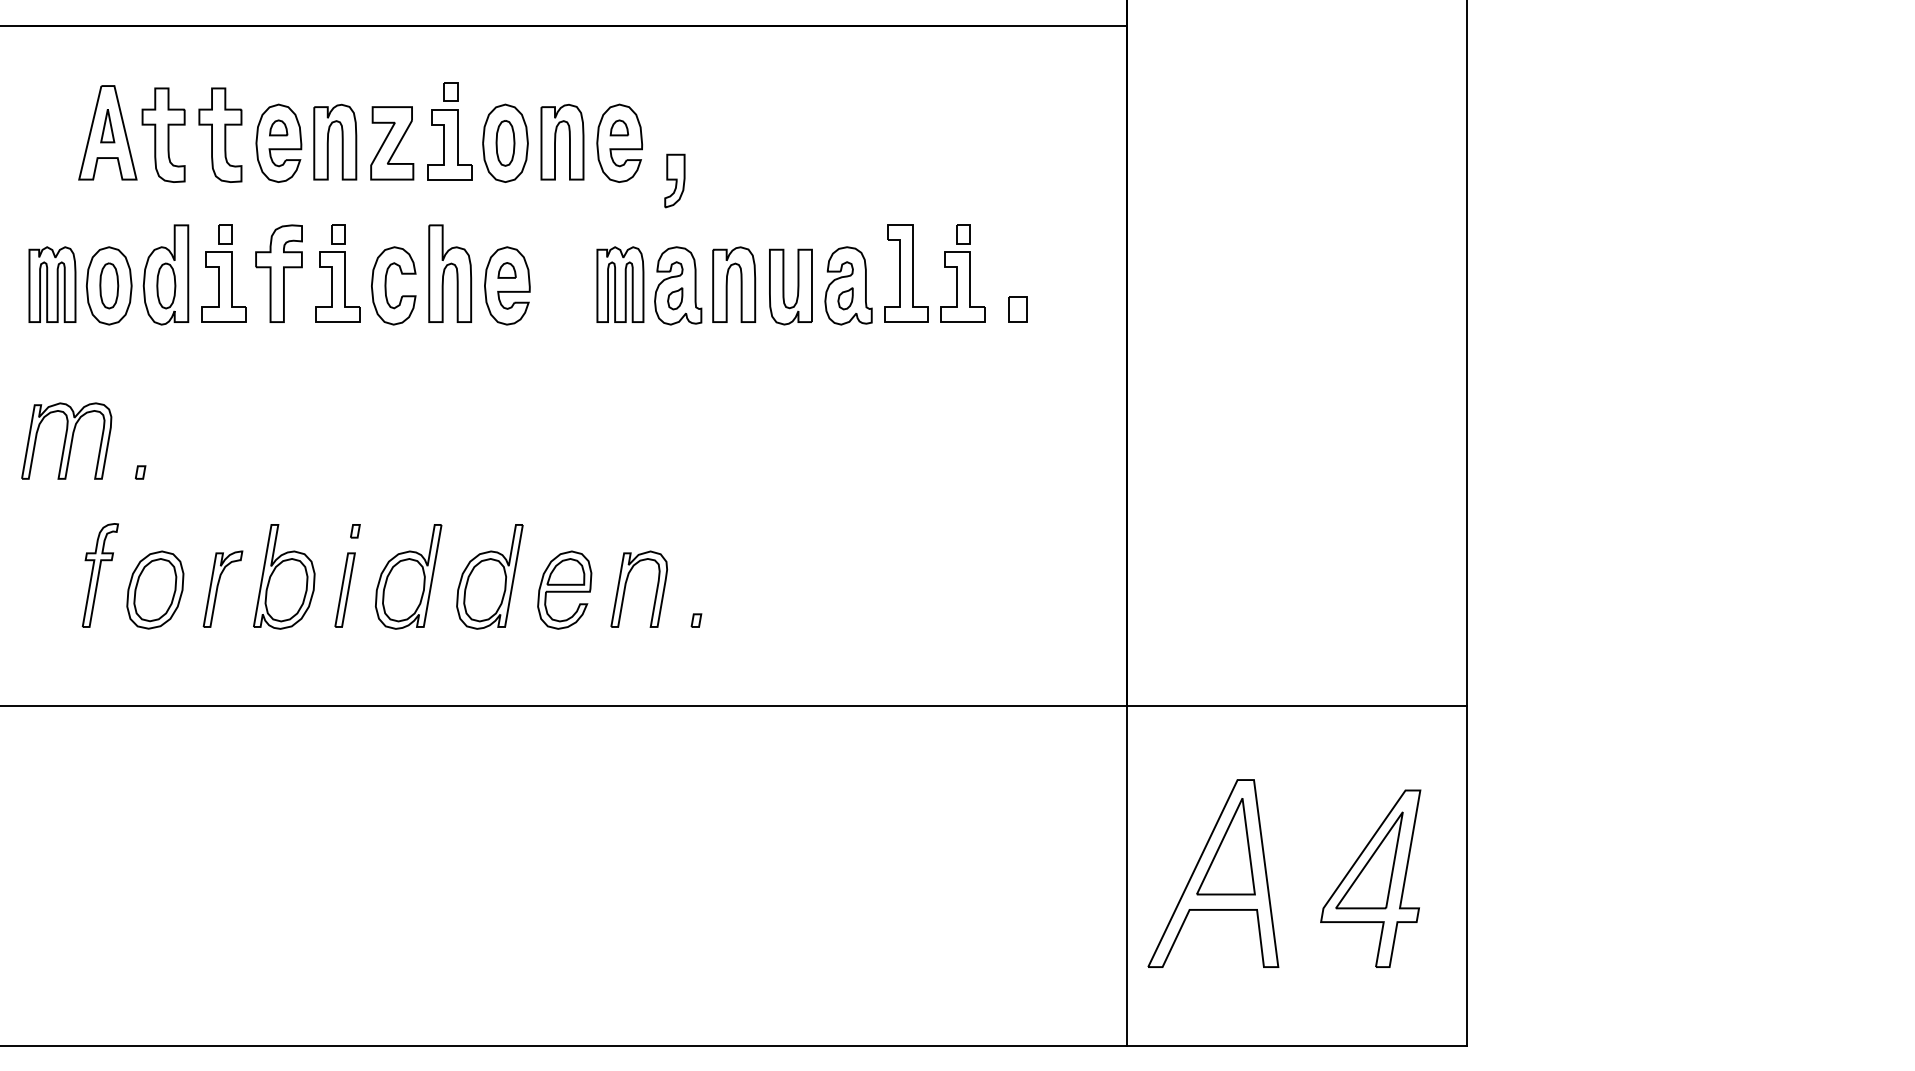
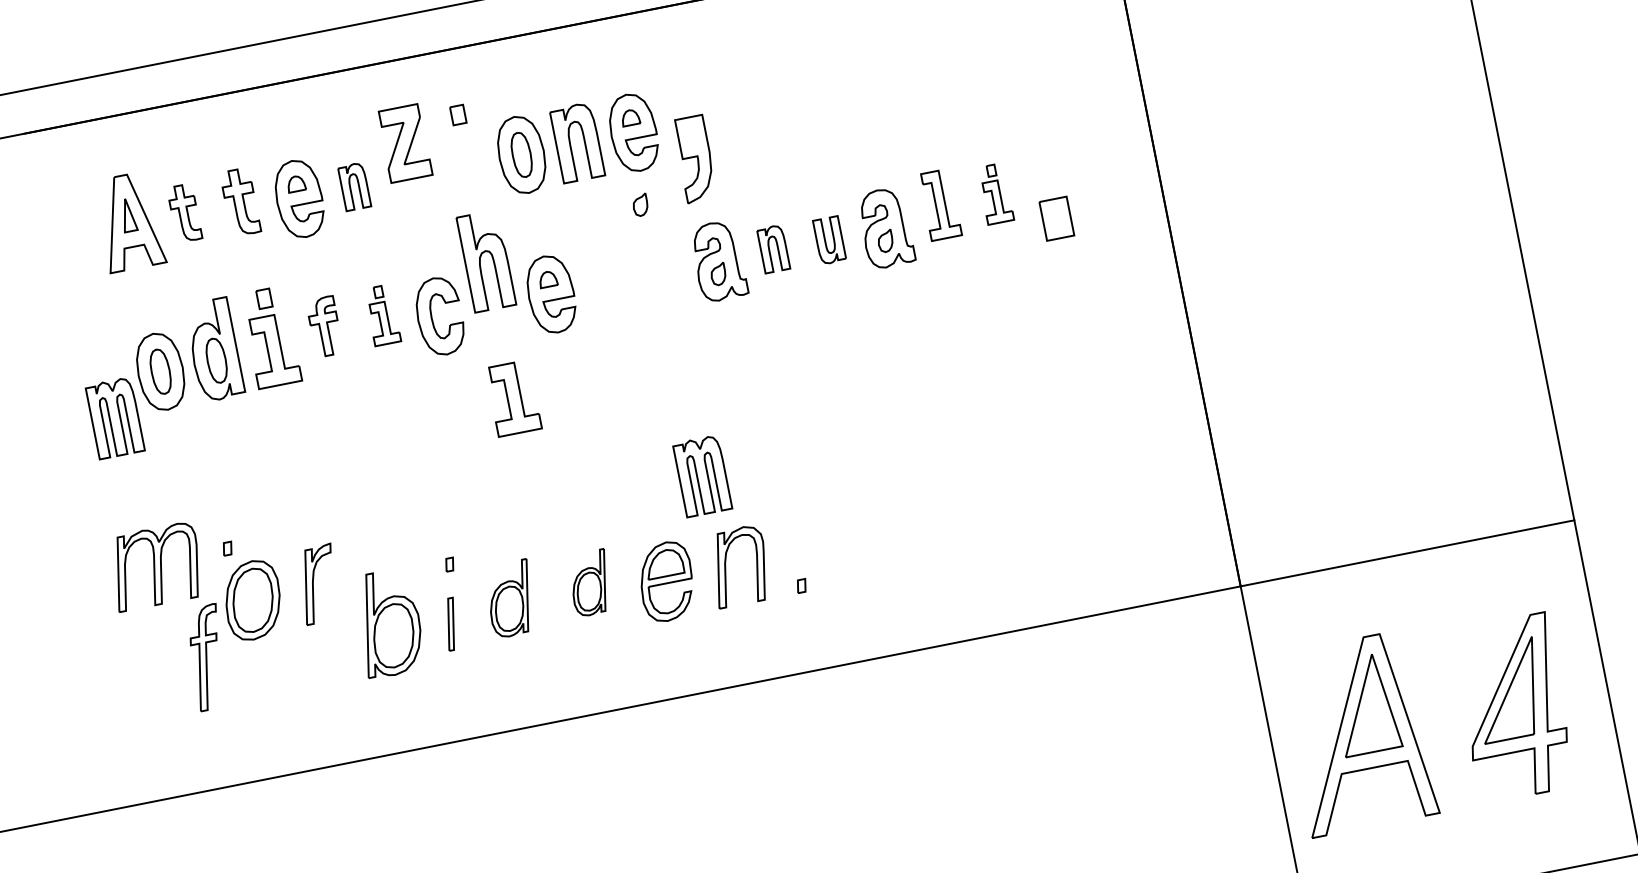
part: (163, 134) -> (184, 212), size x0.6
part: (220, 134) -> (240, 201), size x0.7
part: (335, 141) -> (354, 186), size x0.6
part: (392, 143) -> (405, 143), moved
part: (449, 144) -> (512, 398), moved
part: (674, 180) -> (694, 158), size x1.6
part: (612, 215) -> (640, 204), added
part: (278, 273) -> (324, 326), size x0.6
part: (337, 273) -> (382, 315), size x0.6
part: (450, 273) -> (486, 260), moved
part: (906, 273) -> (940, 204), size x0.7
part: (962, 273) -> (995, 193), size x0.6
part: (52, 284) -> (115, 418), moved
part: (620, 284) -> (702, 476), moved
part: (734, 284) -> (773, 248), size x0.6
part: (790, 286) -> (829, 240), size x0.6
part: (1017, 309) -> (1056, 218), size x1.6
part: (66, 440) -> (155, 566), moved
part: (408, 576) -> (510, 598), size x0.7
part: (489, 576) -> (590, 582), size x0.6
part: (222, 588) -> (318, 583), moved
part: (155, 589) -> (253, 599), moved
part: (344, 589) -> (450, 623), size x0.7

